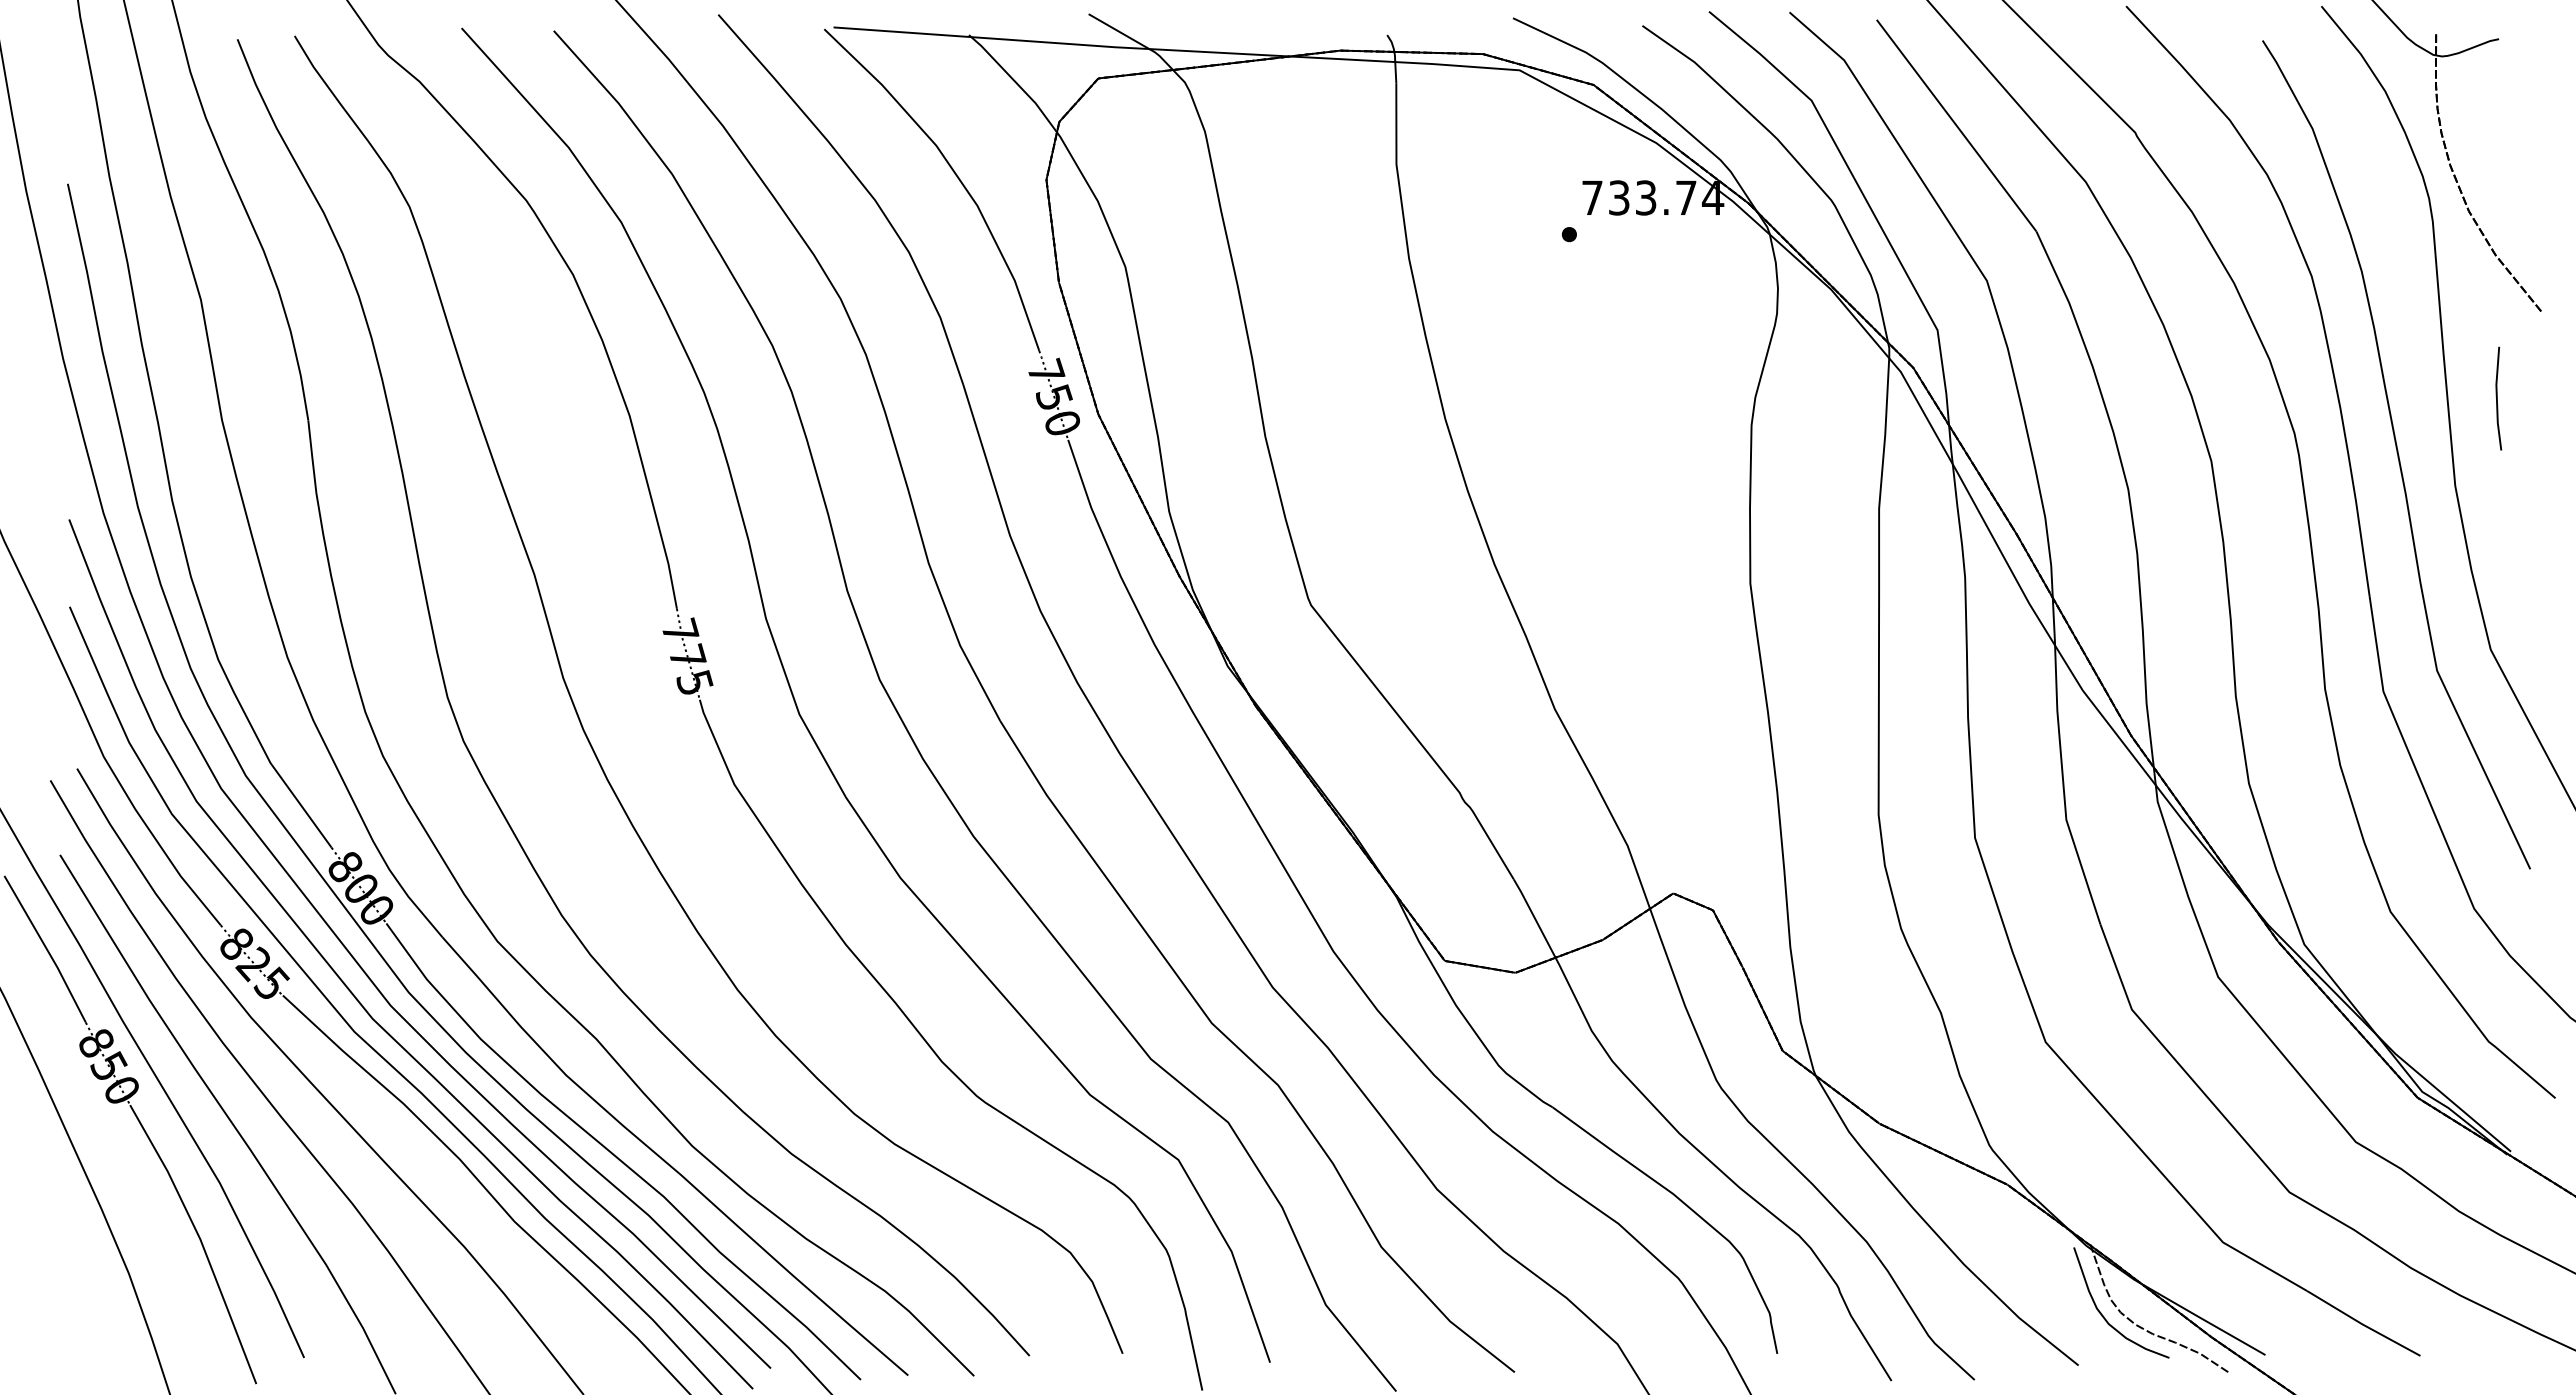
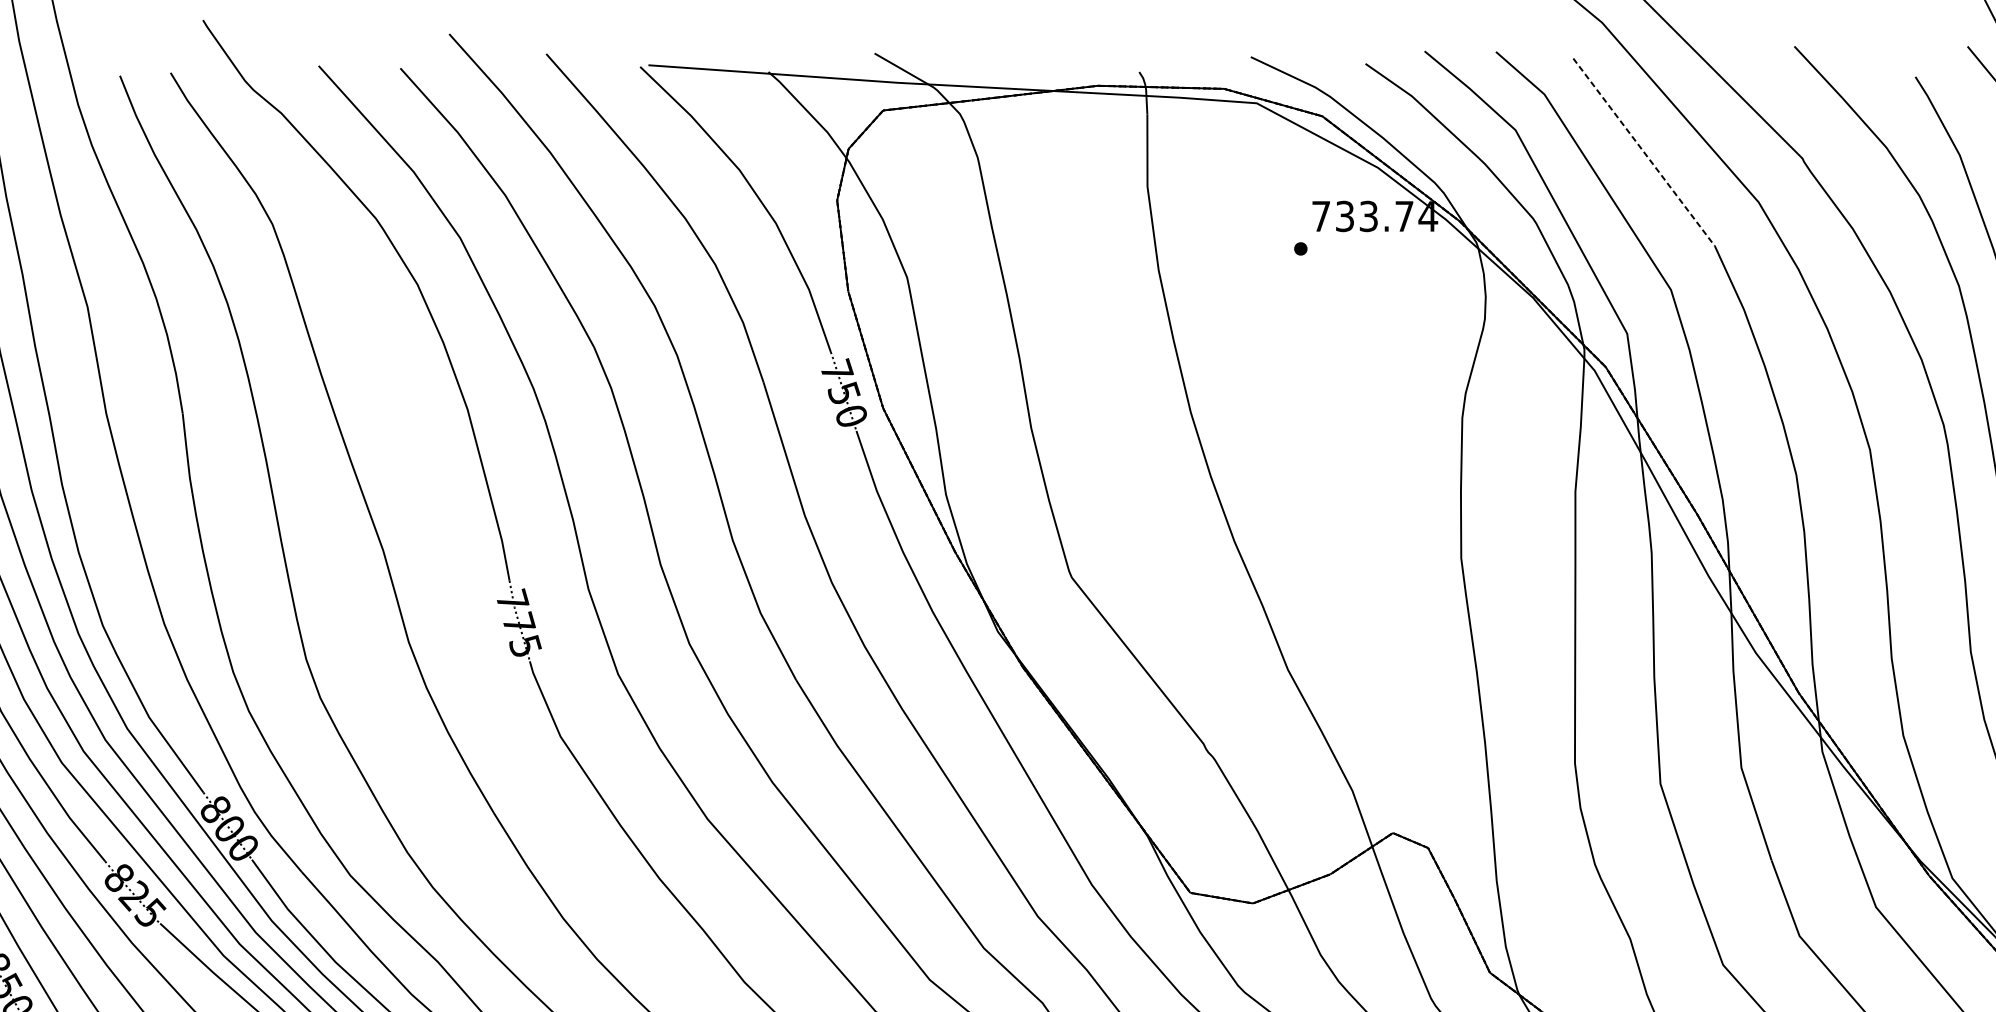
line: (1956, 125) -> (1644, 152), solid -> dashed

